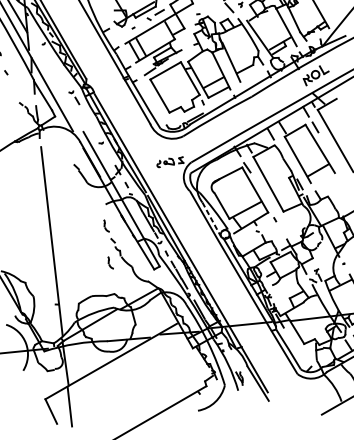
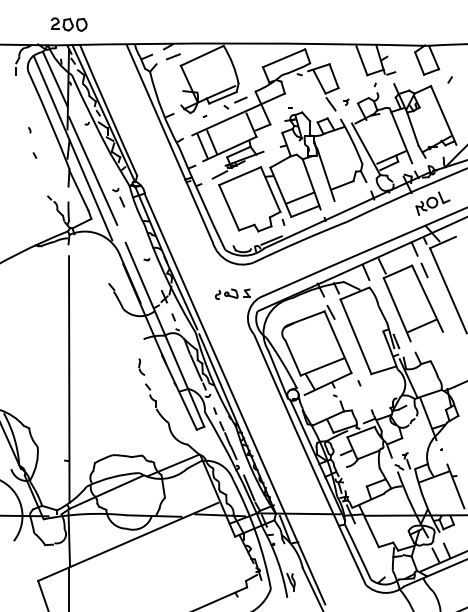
line: (52, 79) -> (93, 170), added
line: (212, 219) -> (278, 374), dashed -> solid
part: (110, 262) -> (141, 414), removed

